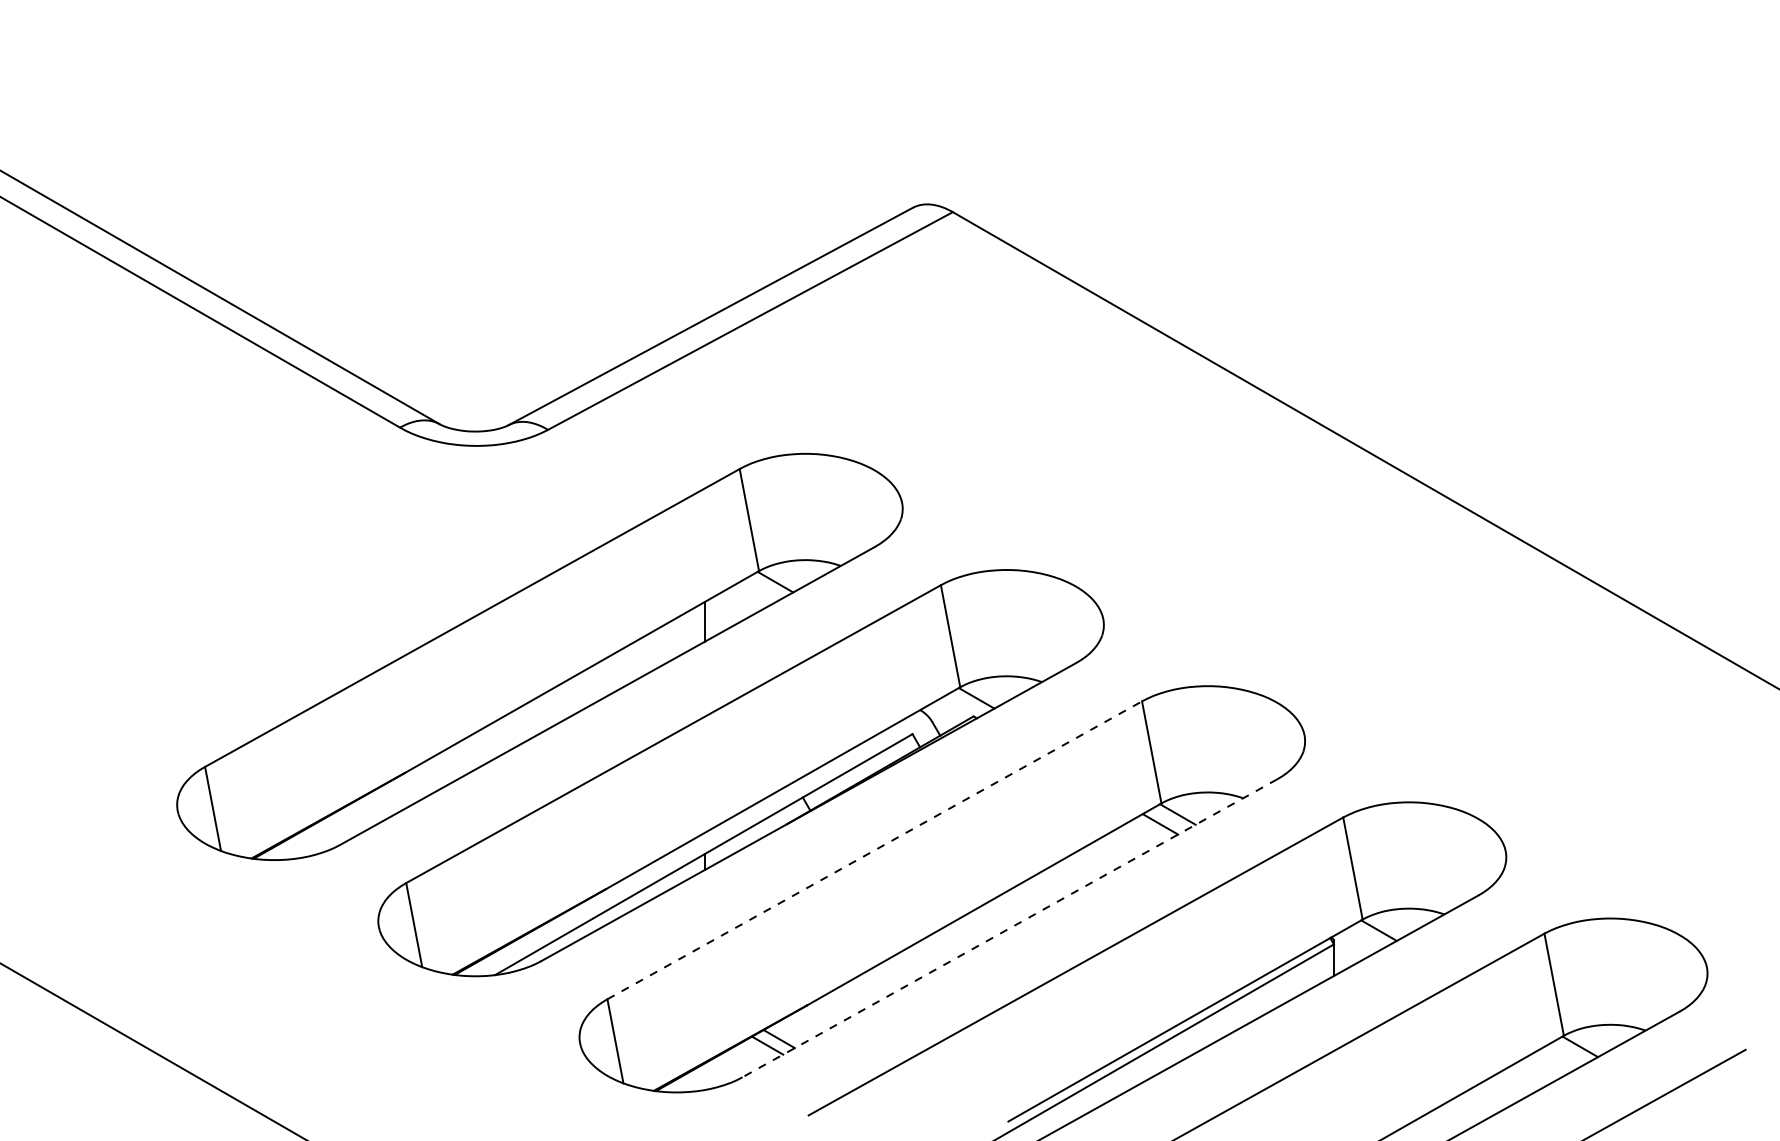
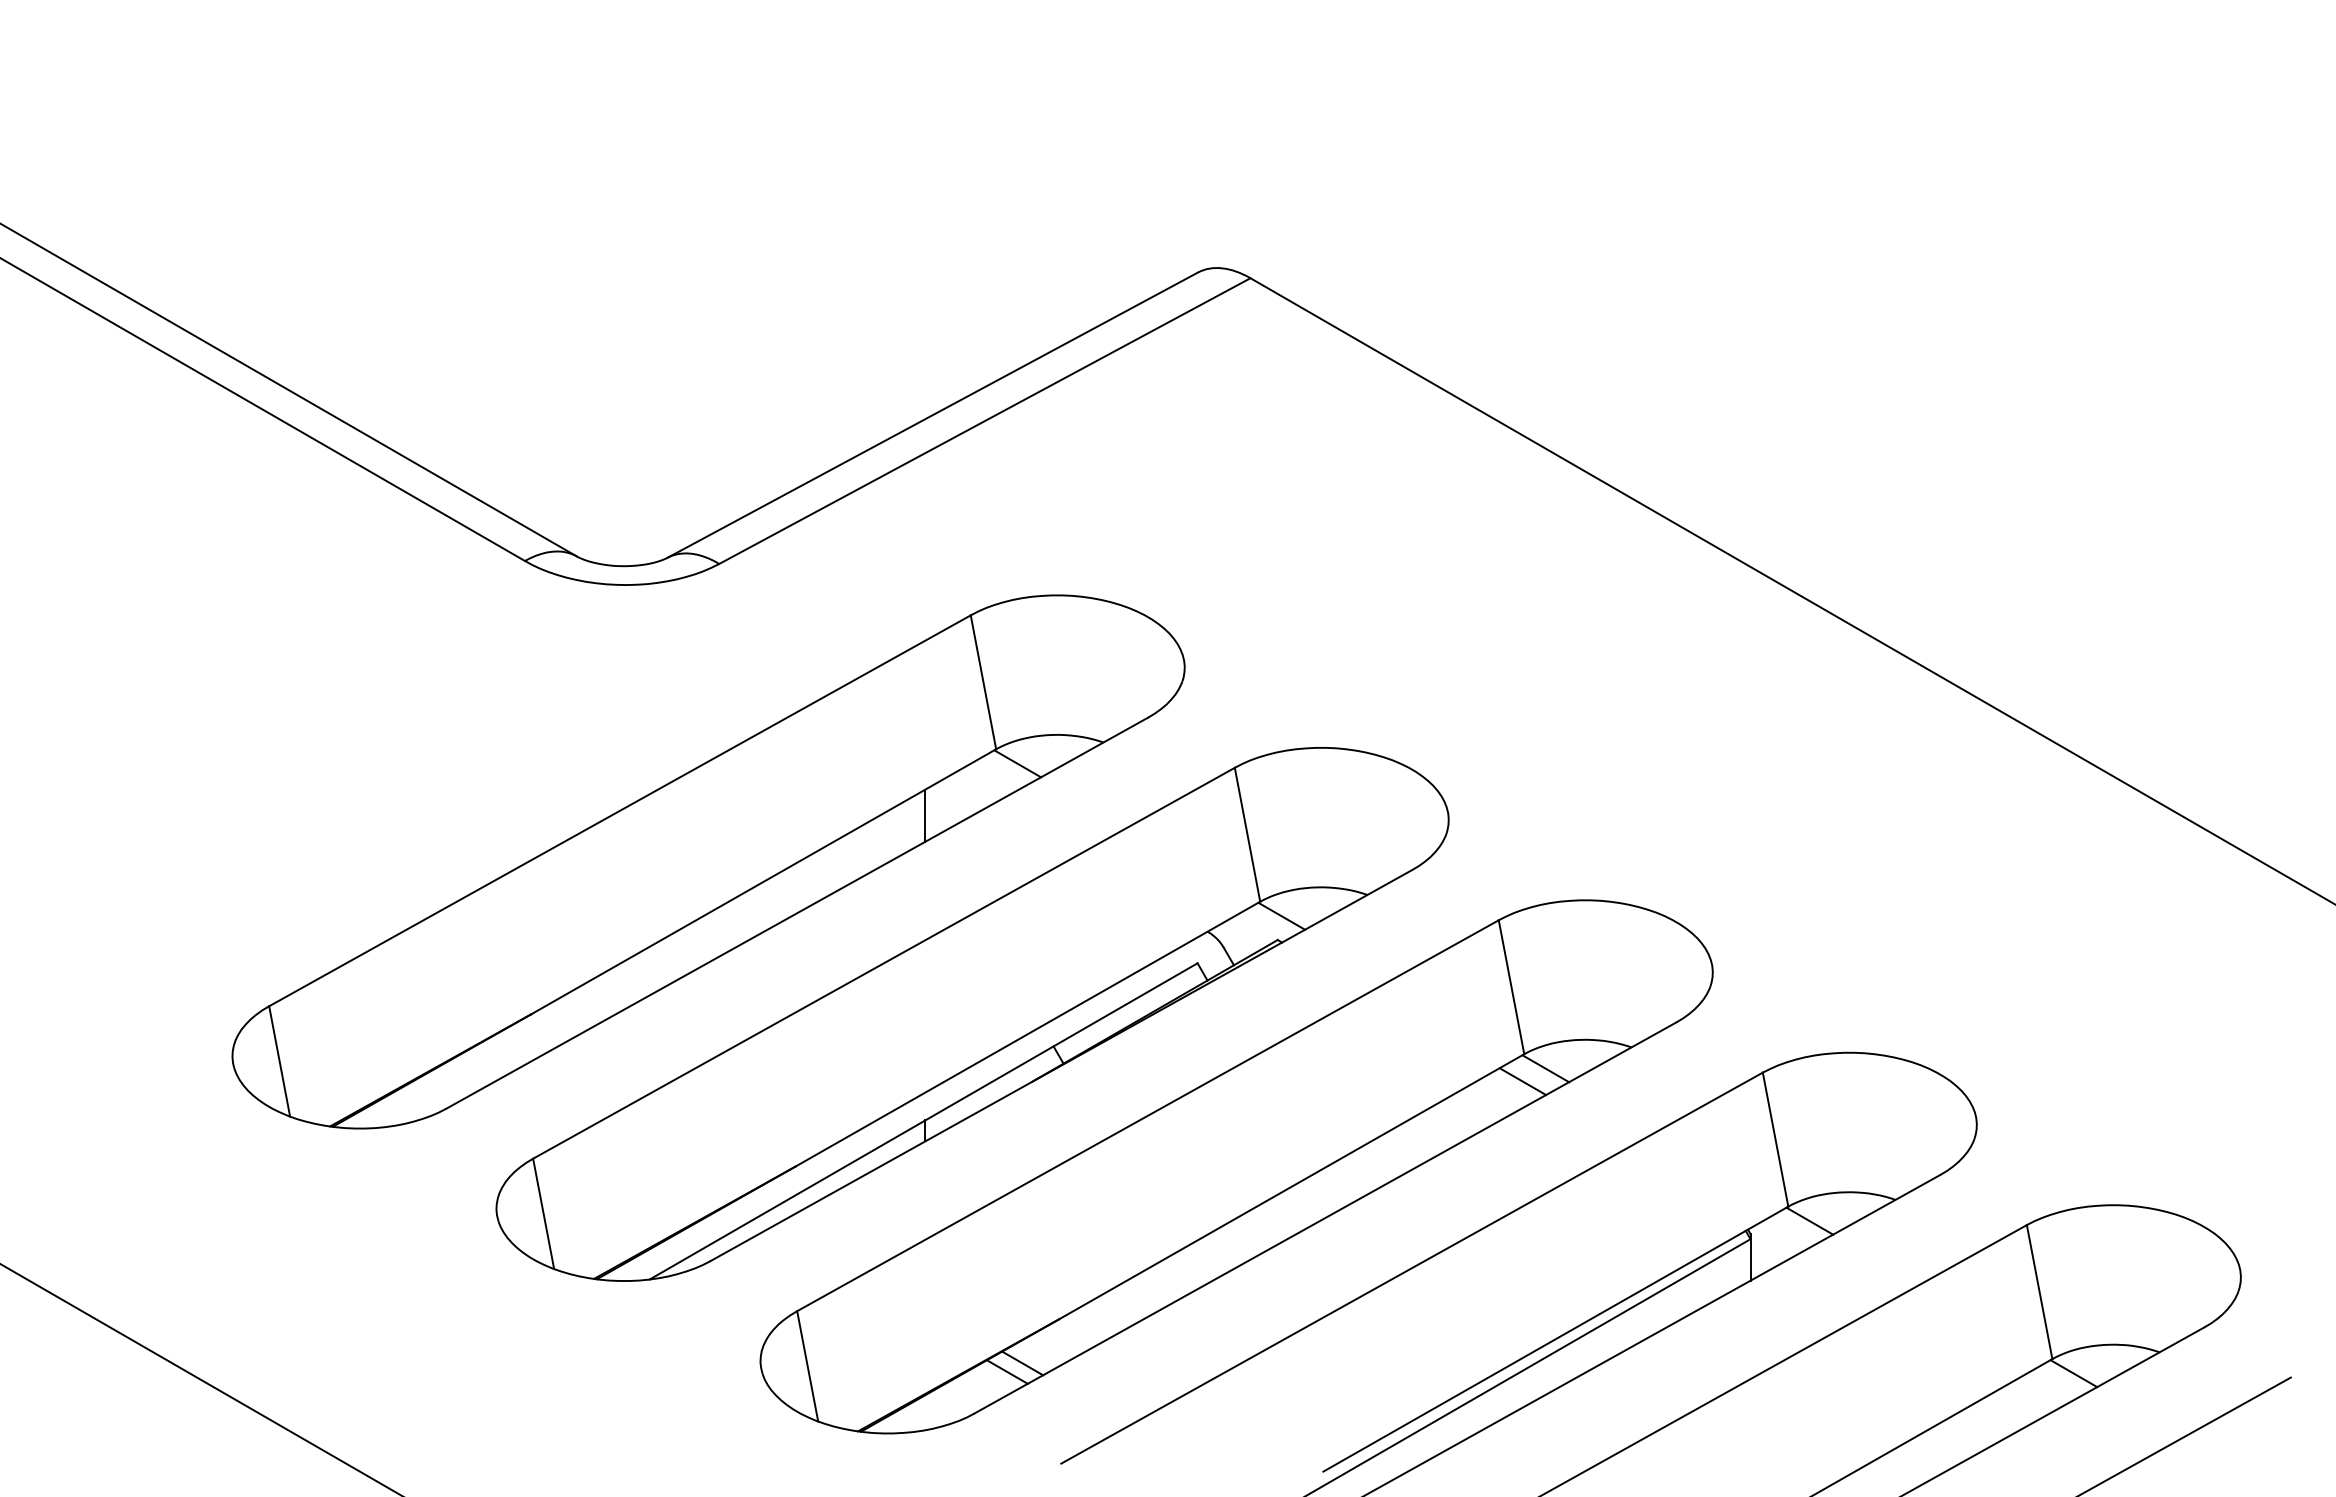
line: (874, 850) -> (1147, 1115), dashed -> solid
line: (1010, 928) -> (1325, 1218), dashed -> solid

